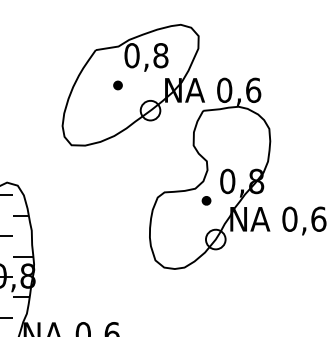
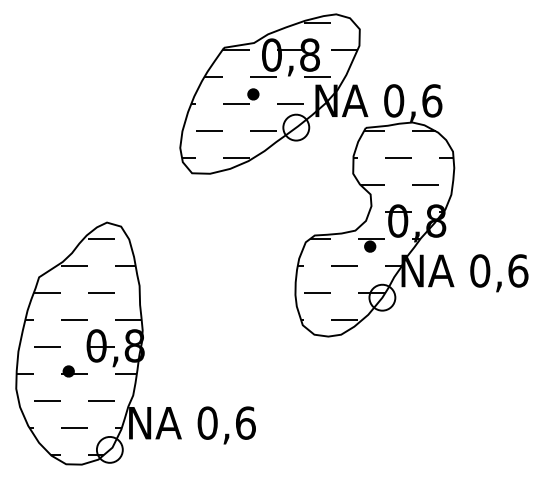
hatch: (130, 82) -> (269, 90), added
hatch: (210, 184) -> (375, 225), added

